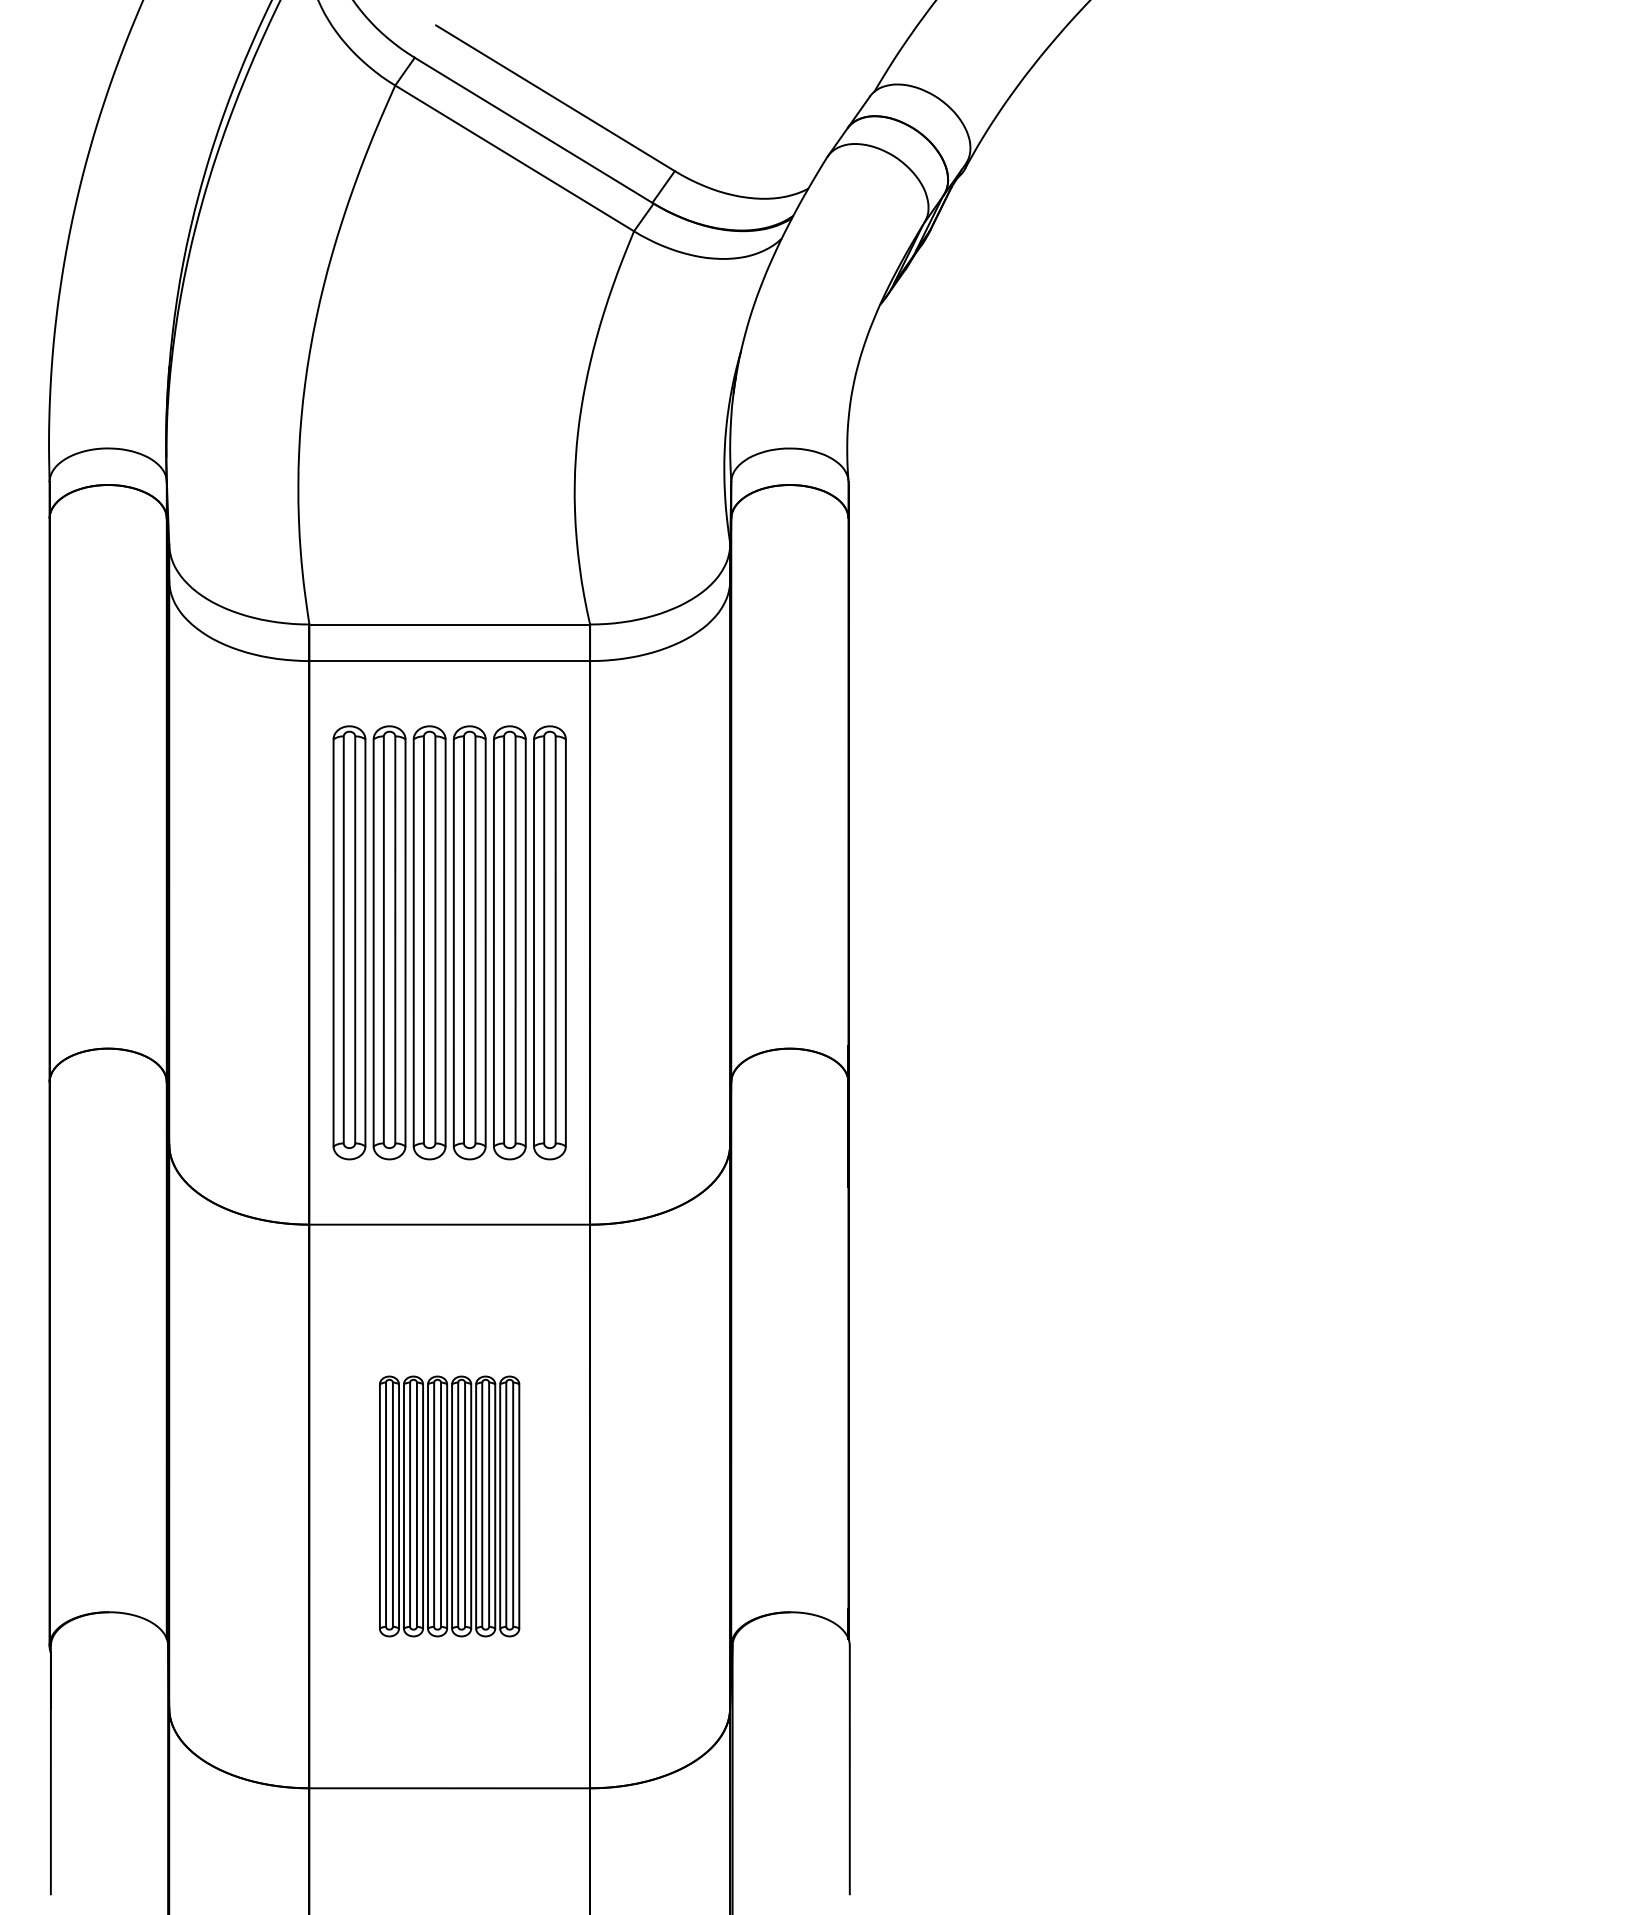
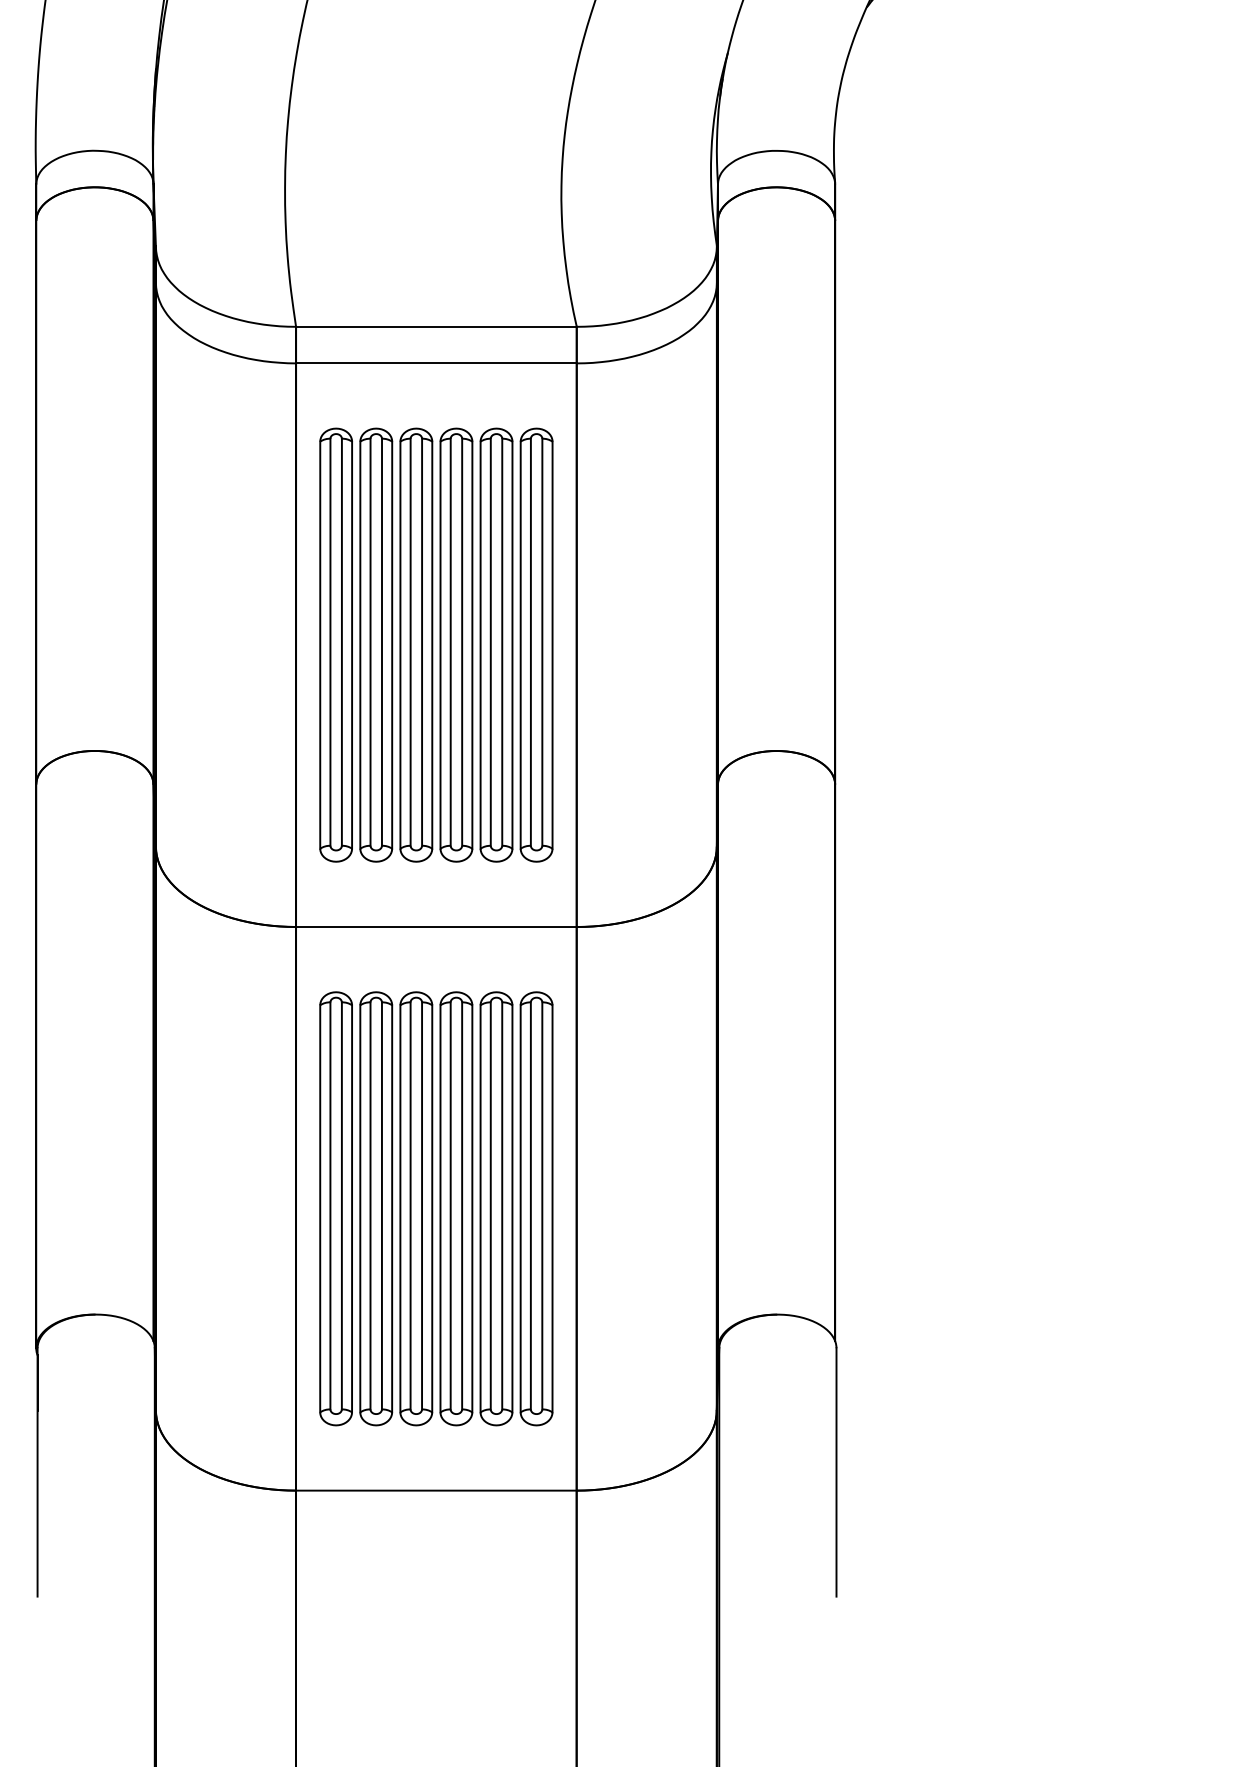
part: (449, 1506) -> (436, 1208), size x1.67

